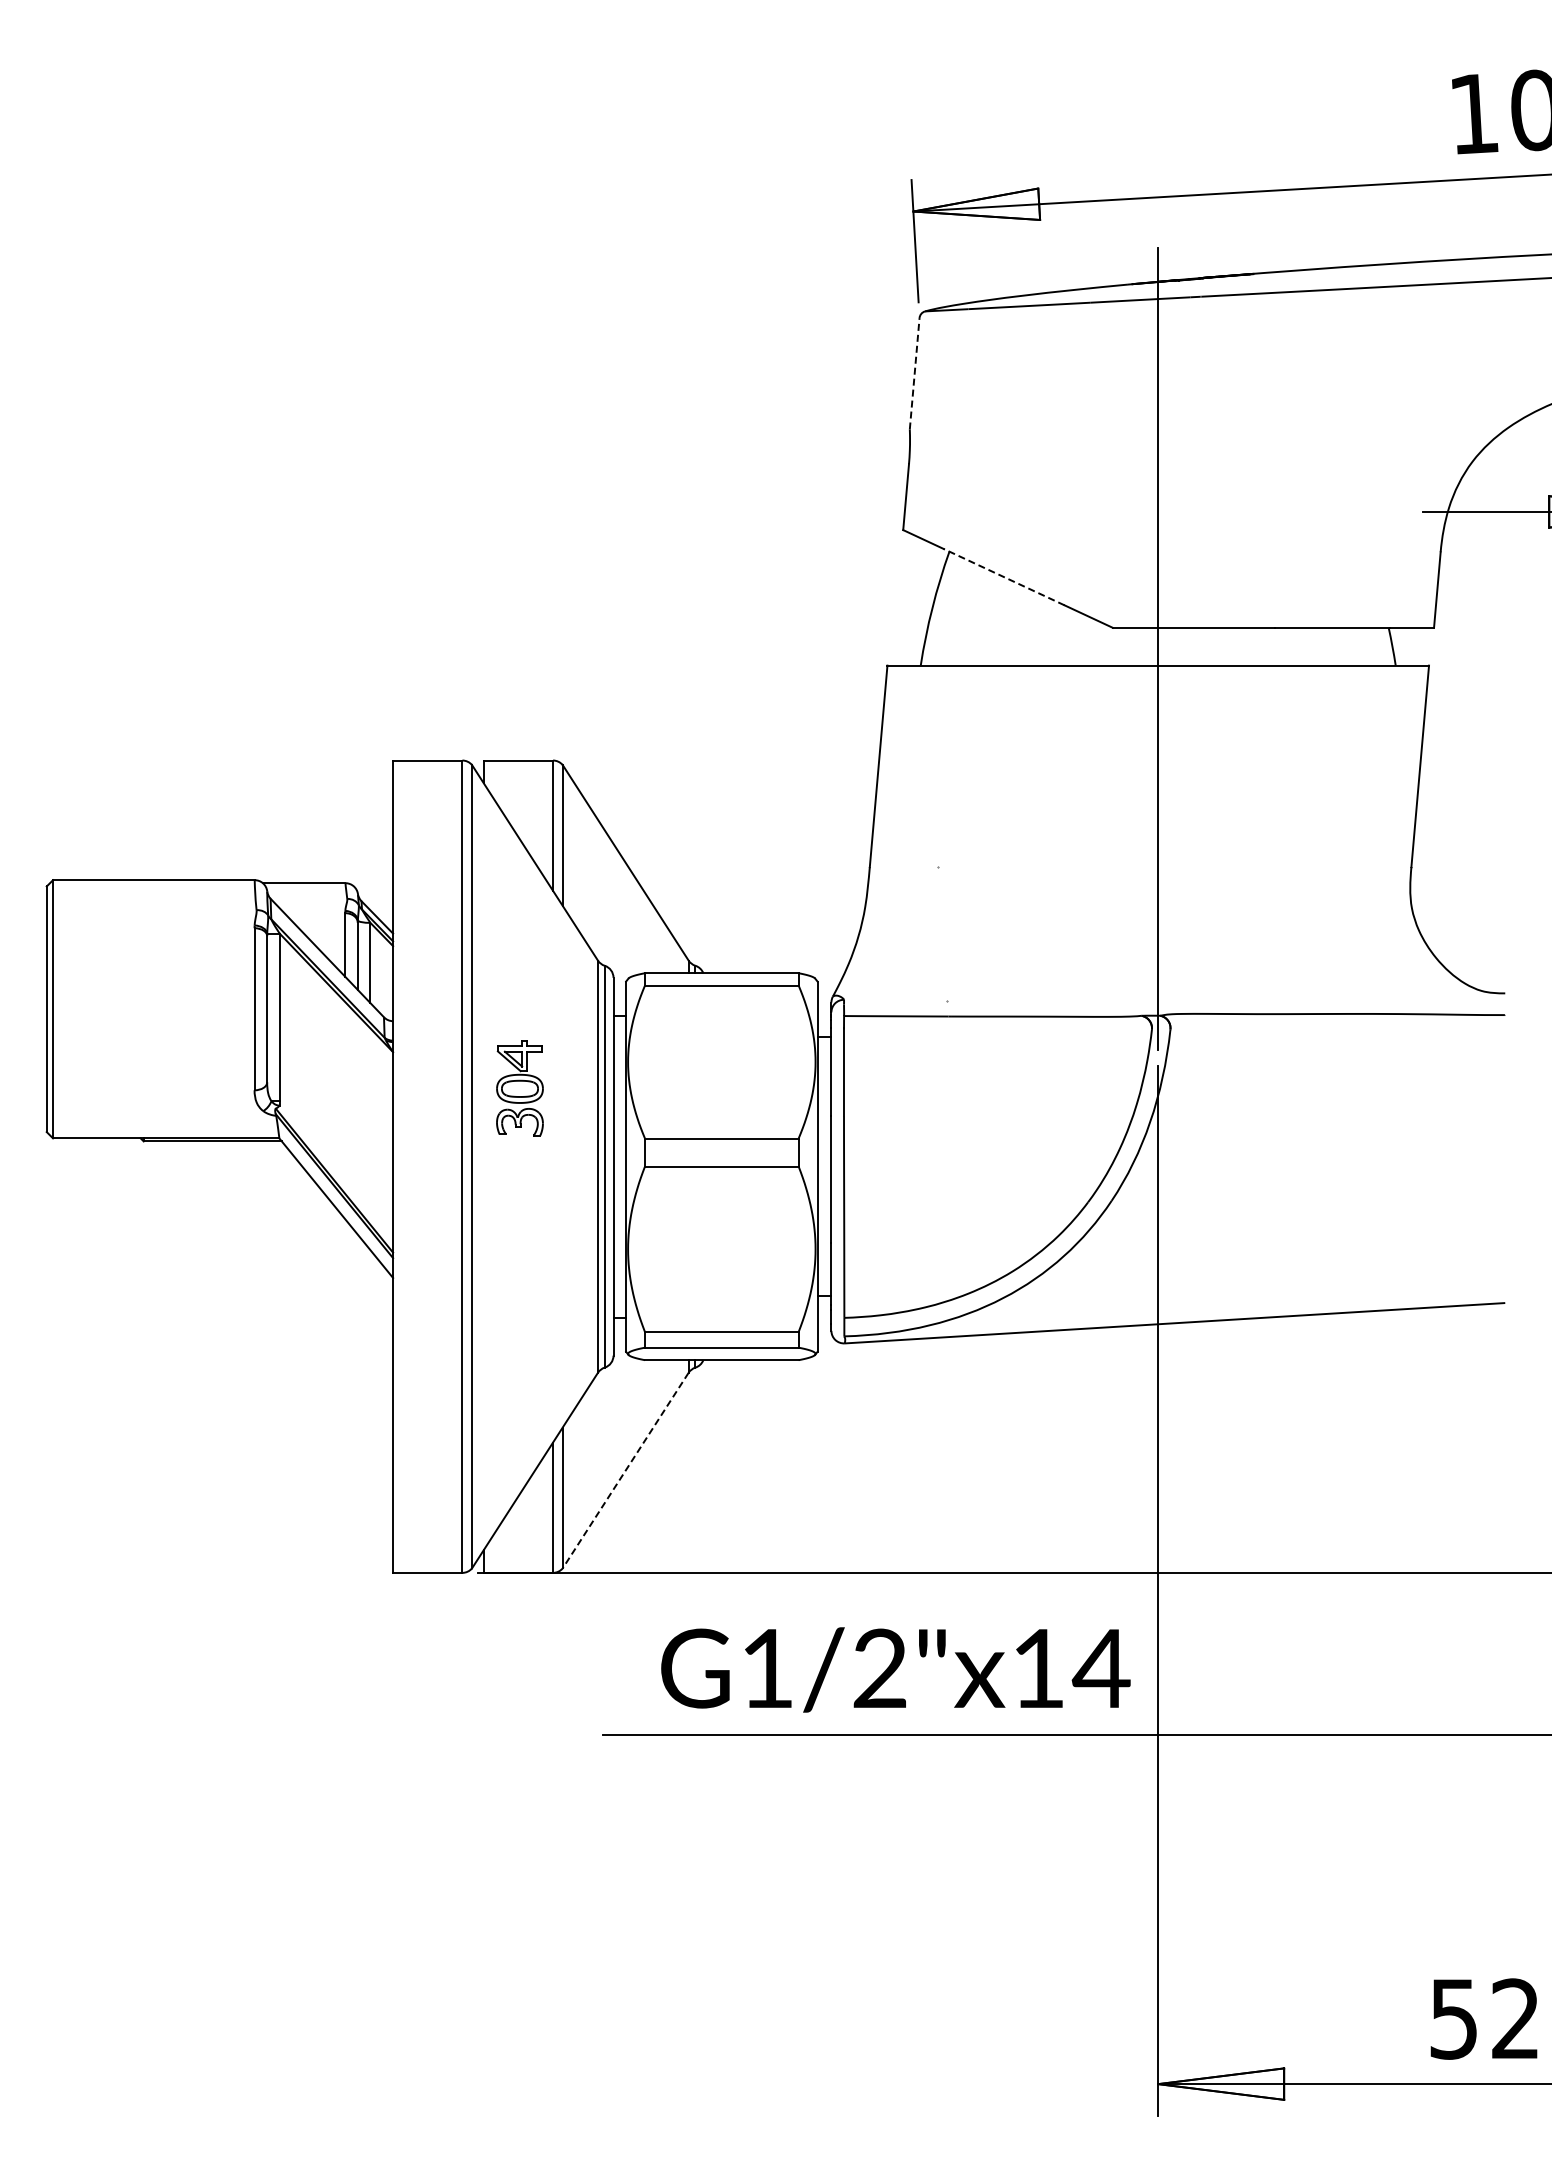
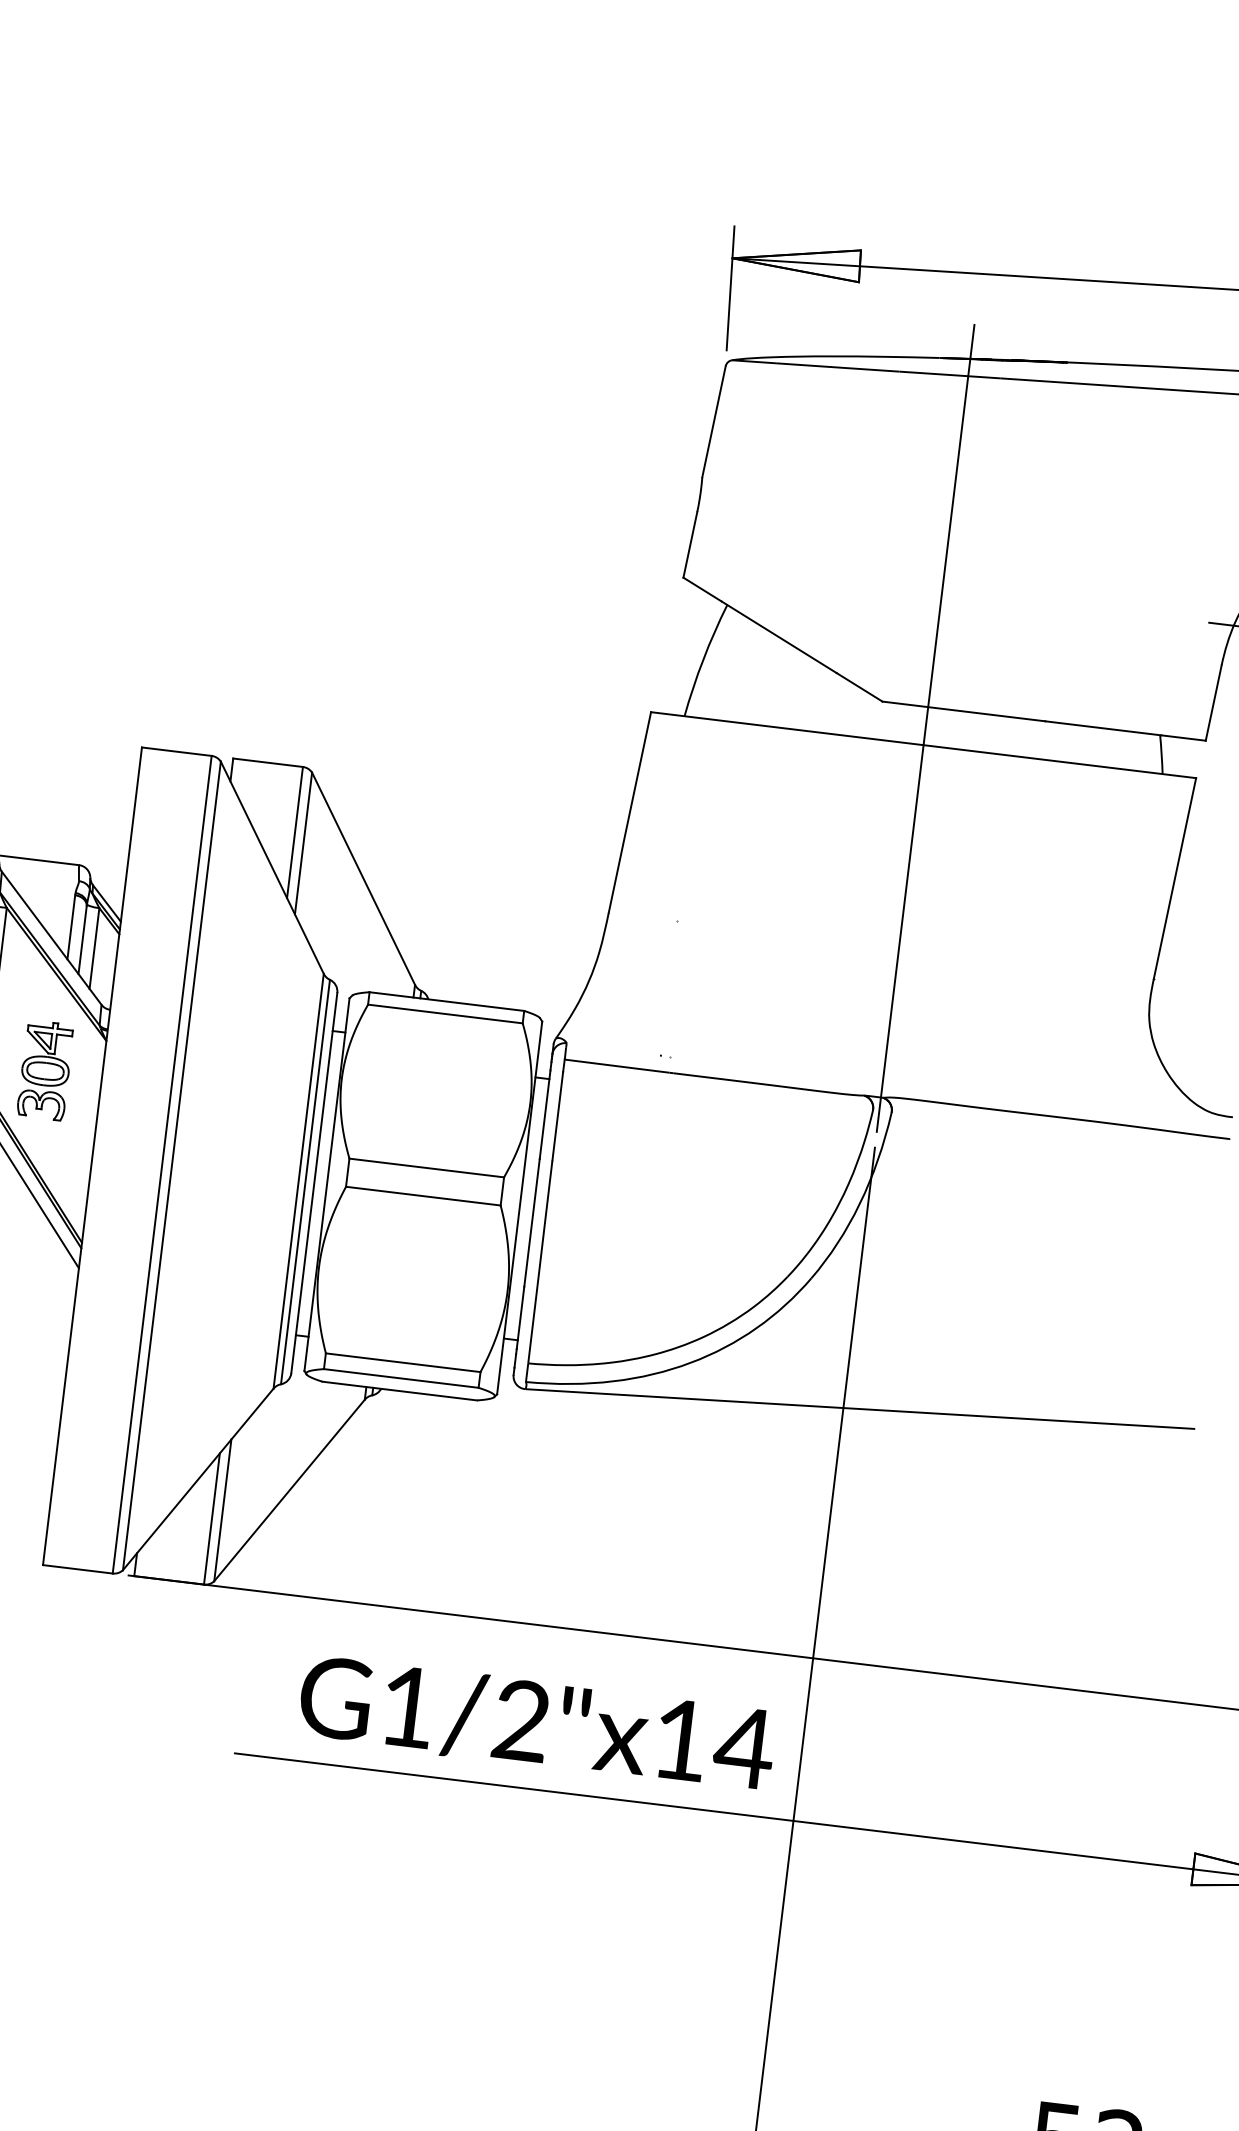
line: (914, 373) -> (713, 421), dashed -> solid
line: (1004, 577) -> (779, 637), dashed -> solid
part: (519, 1088) -> (45, 1070), moved
line: (625, 1471) -> (289, 1491), dashed -> solid

